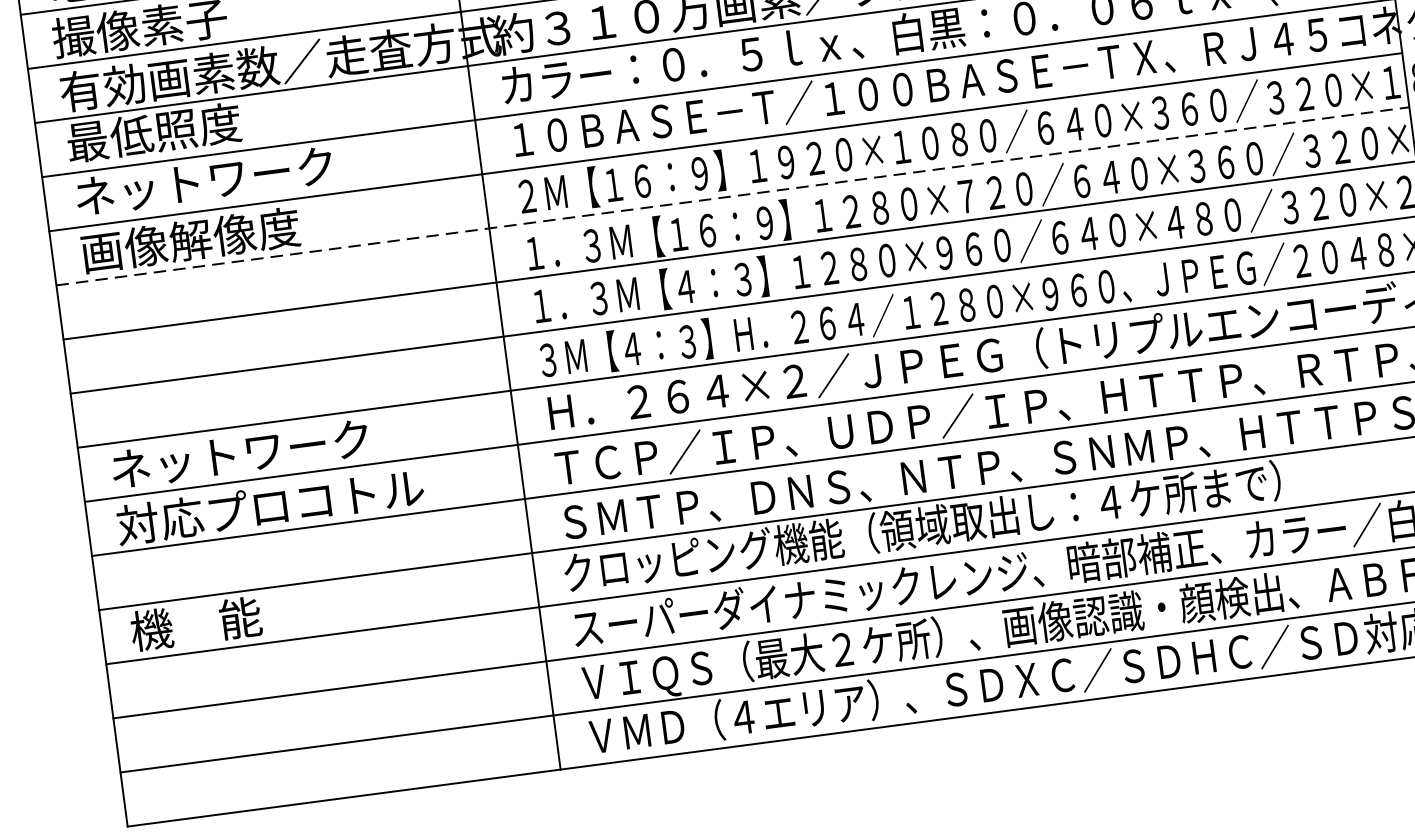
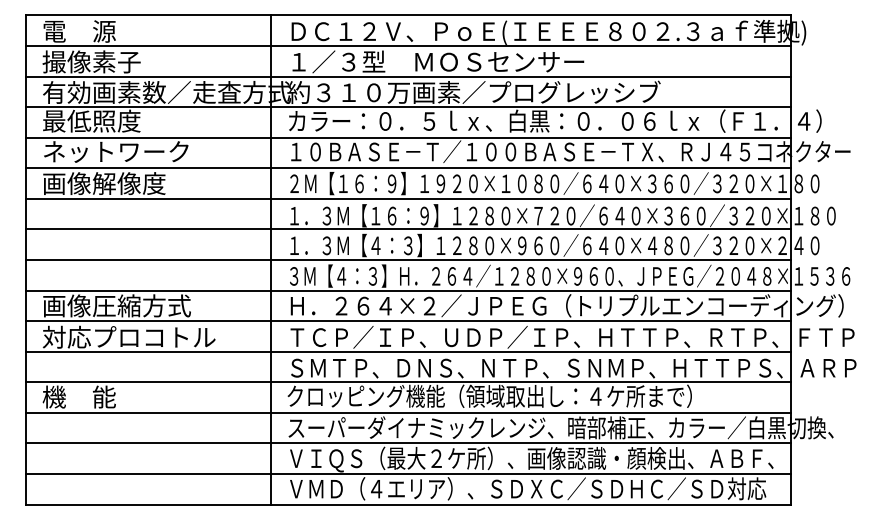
line: (734, 195) -> (409, 198), dashed -> solid
text: (240, 453) -> (116, 305), ネットワーク -> 画像圧縮方式

